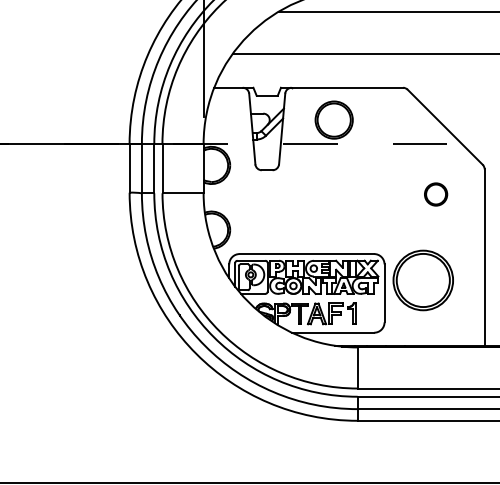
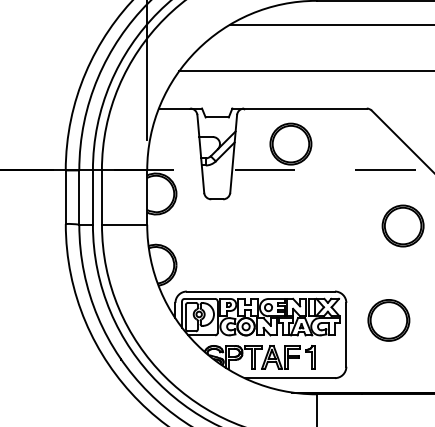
part: (435, 194) -> (402, 226), size x1.67
part: (422, 279) -> (388, 319), size x0.62

